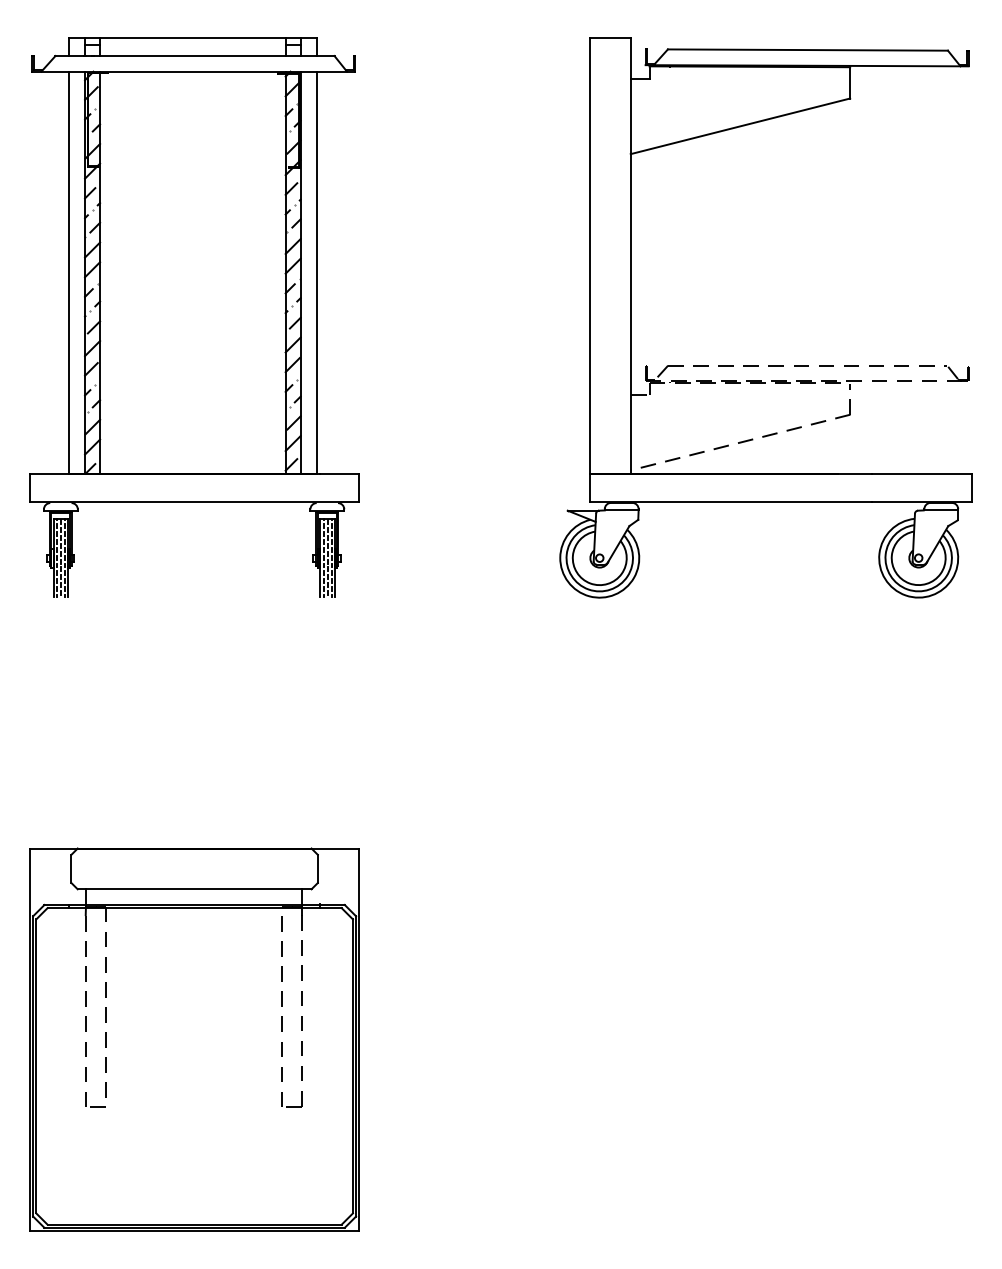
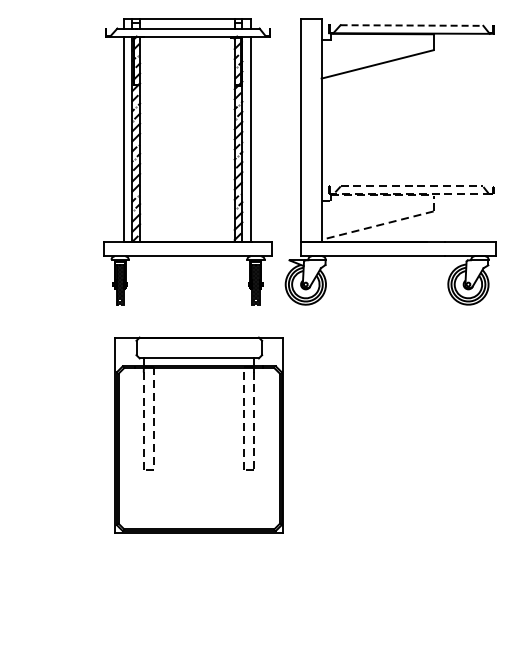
line: (808, 49) -> (412, 25), solid -> dashed
part: (193, 316) -> (187, 161), moved
part: (193, 1038) -> (198, 434), moved

